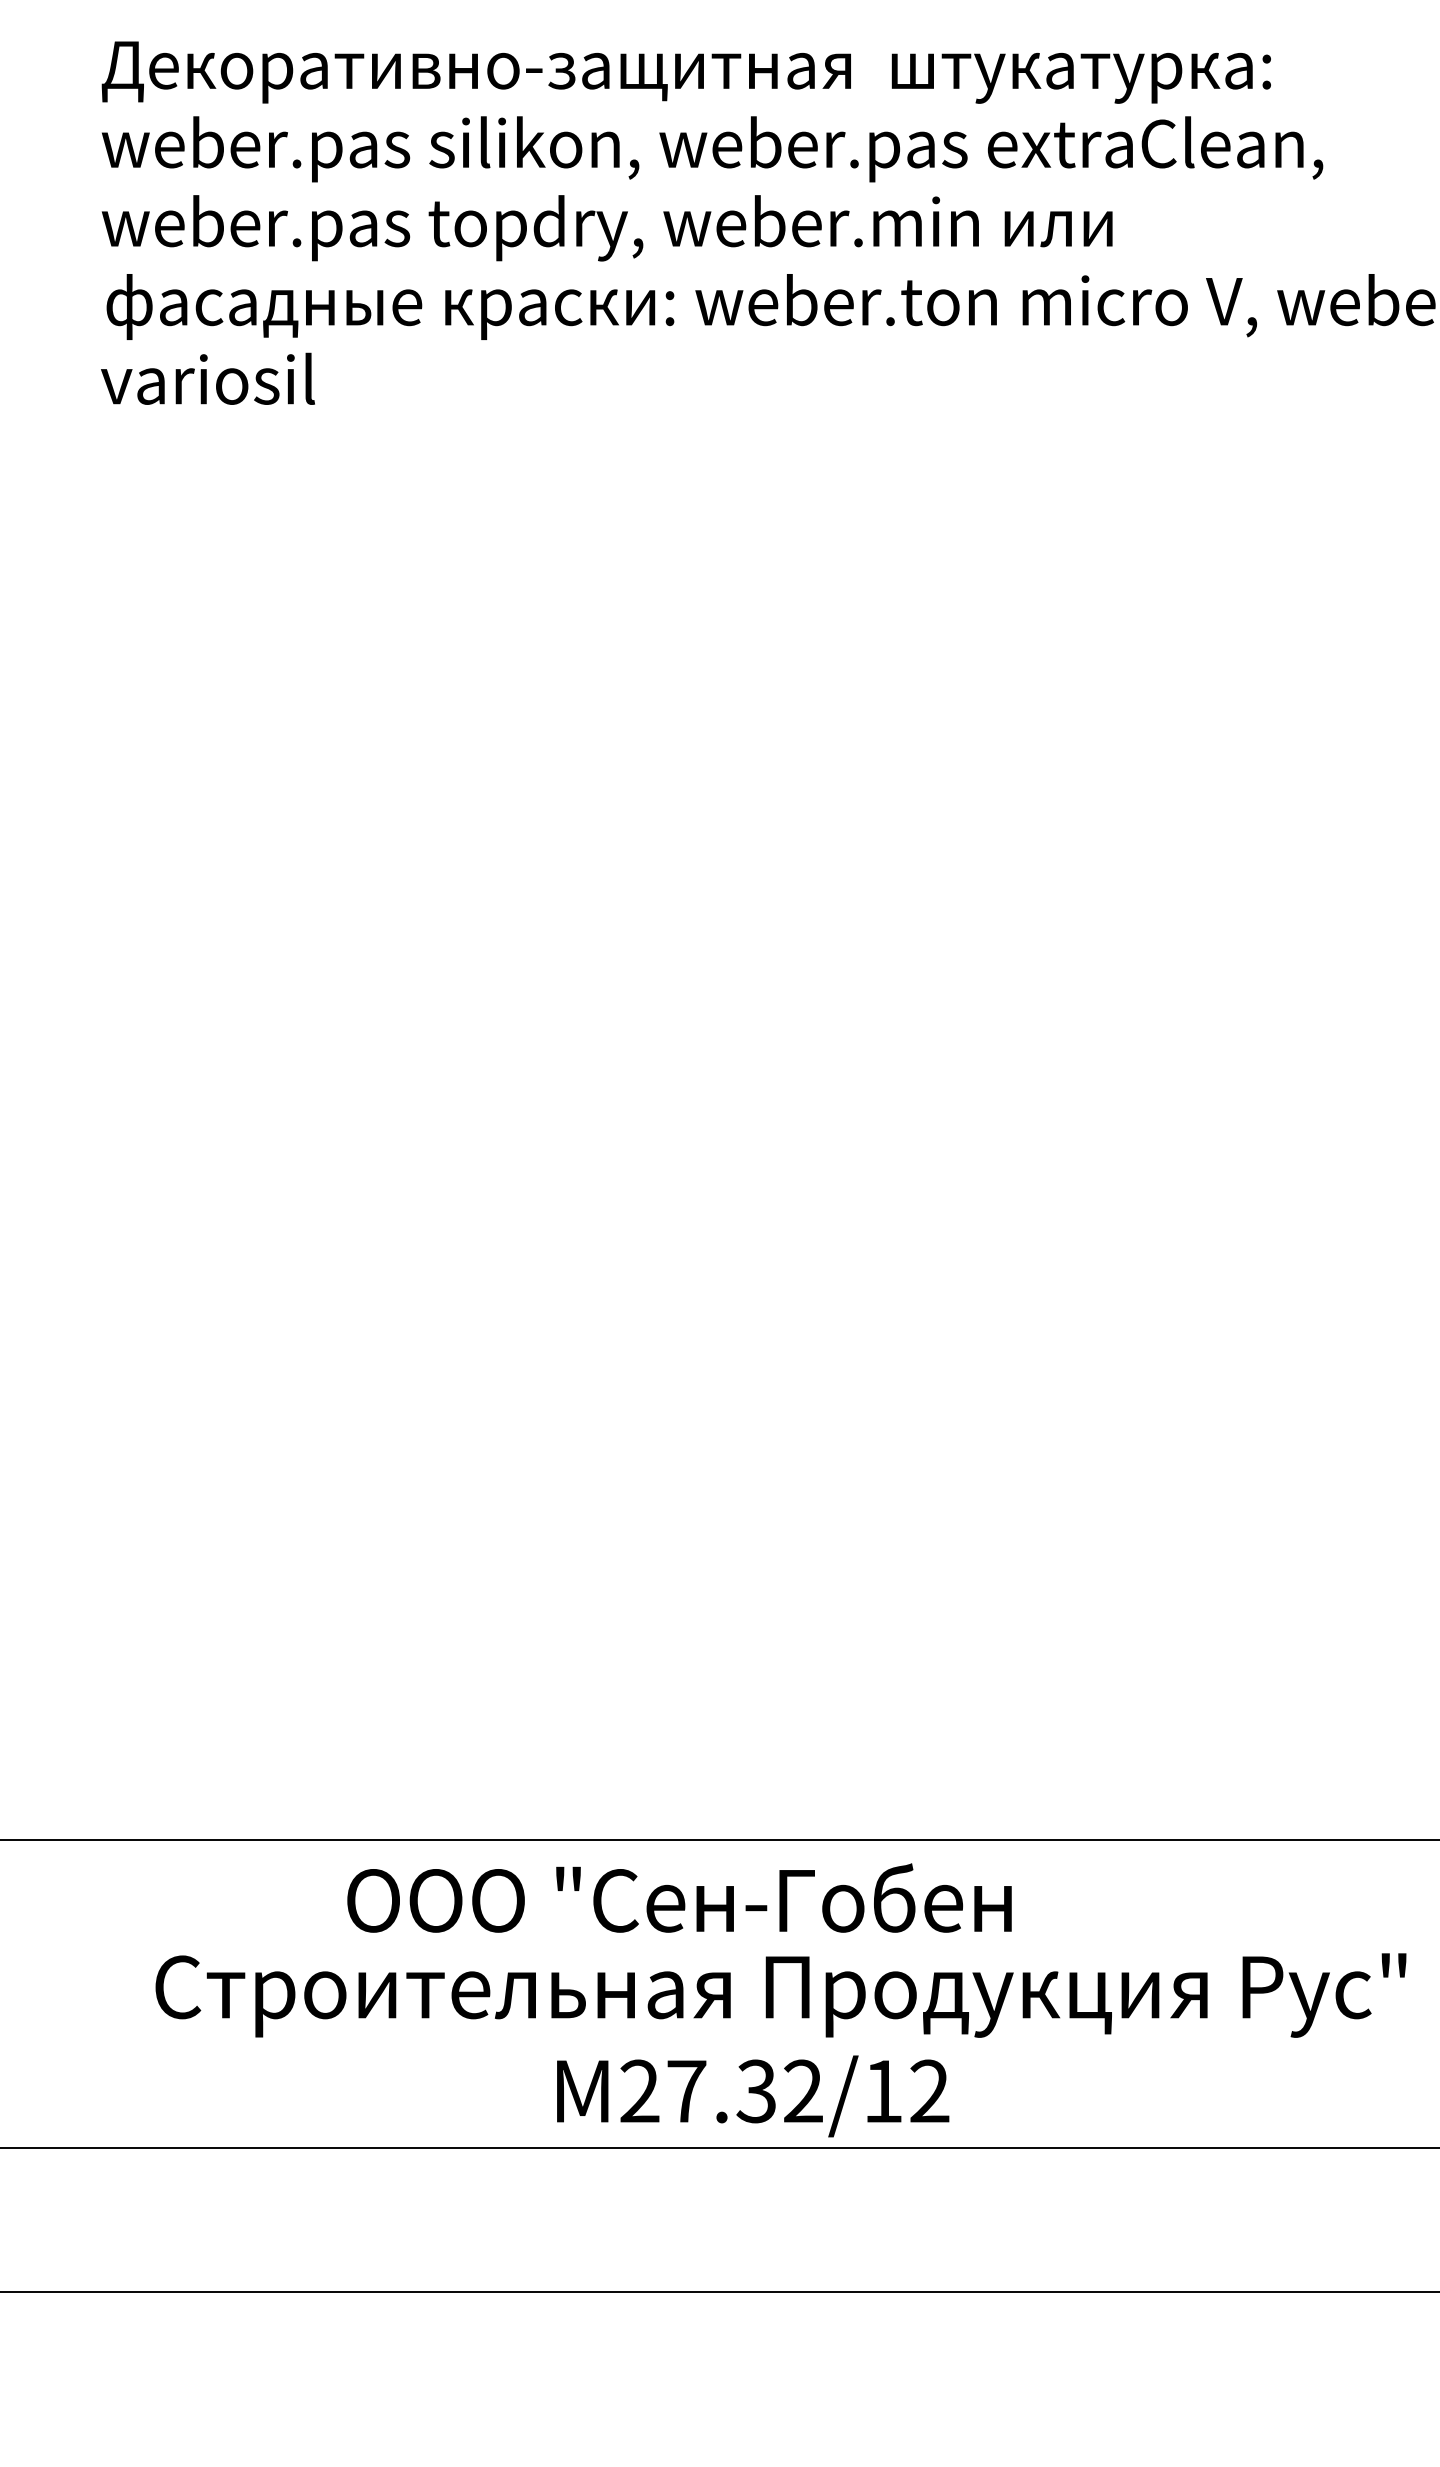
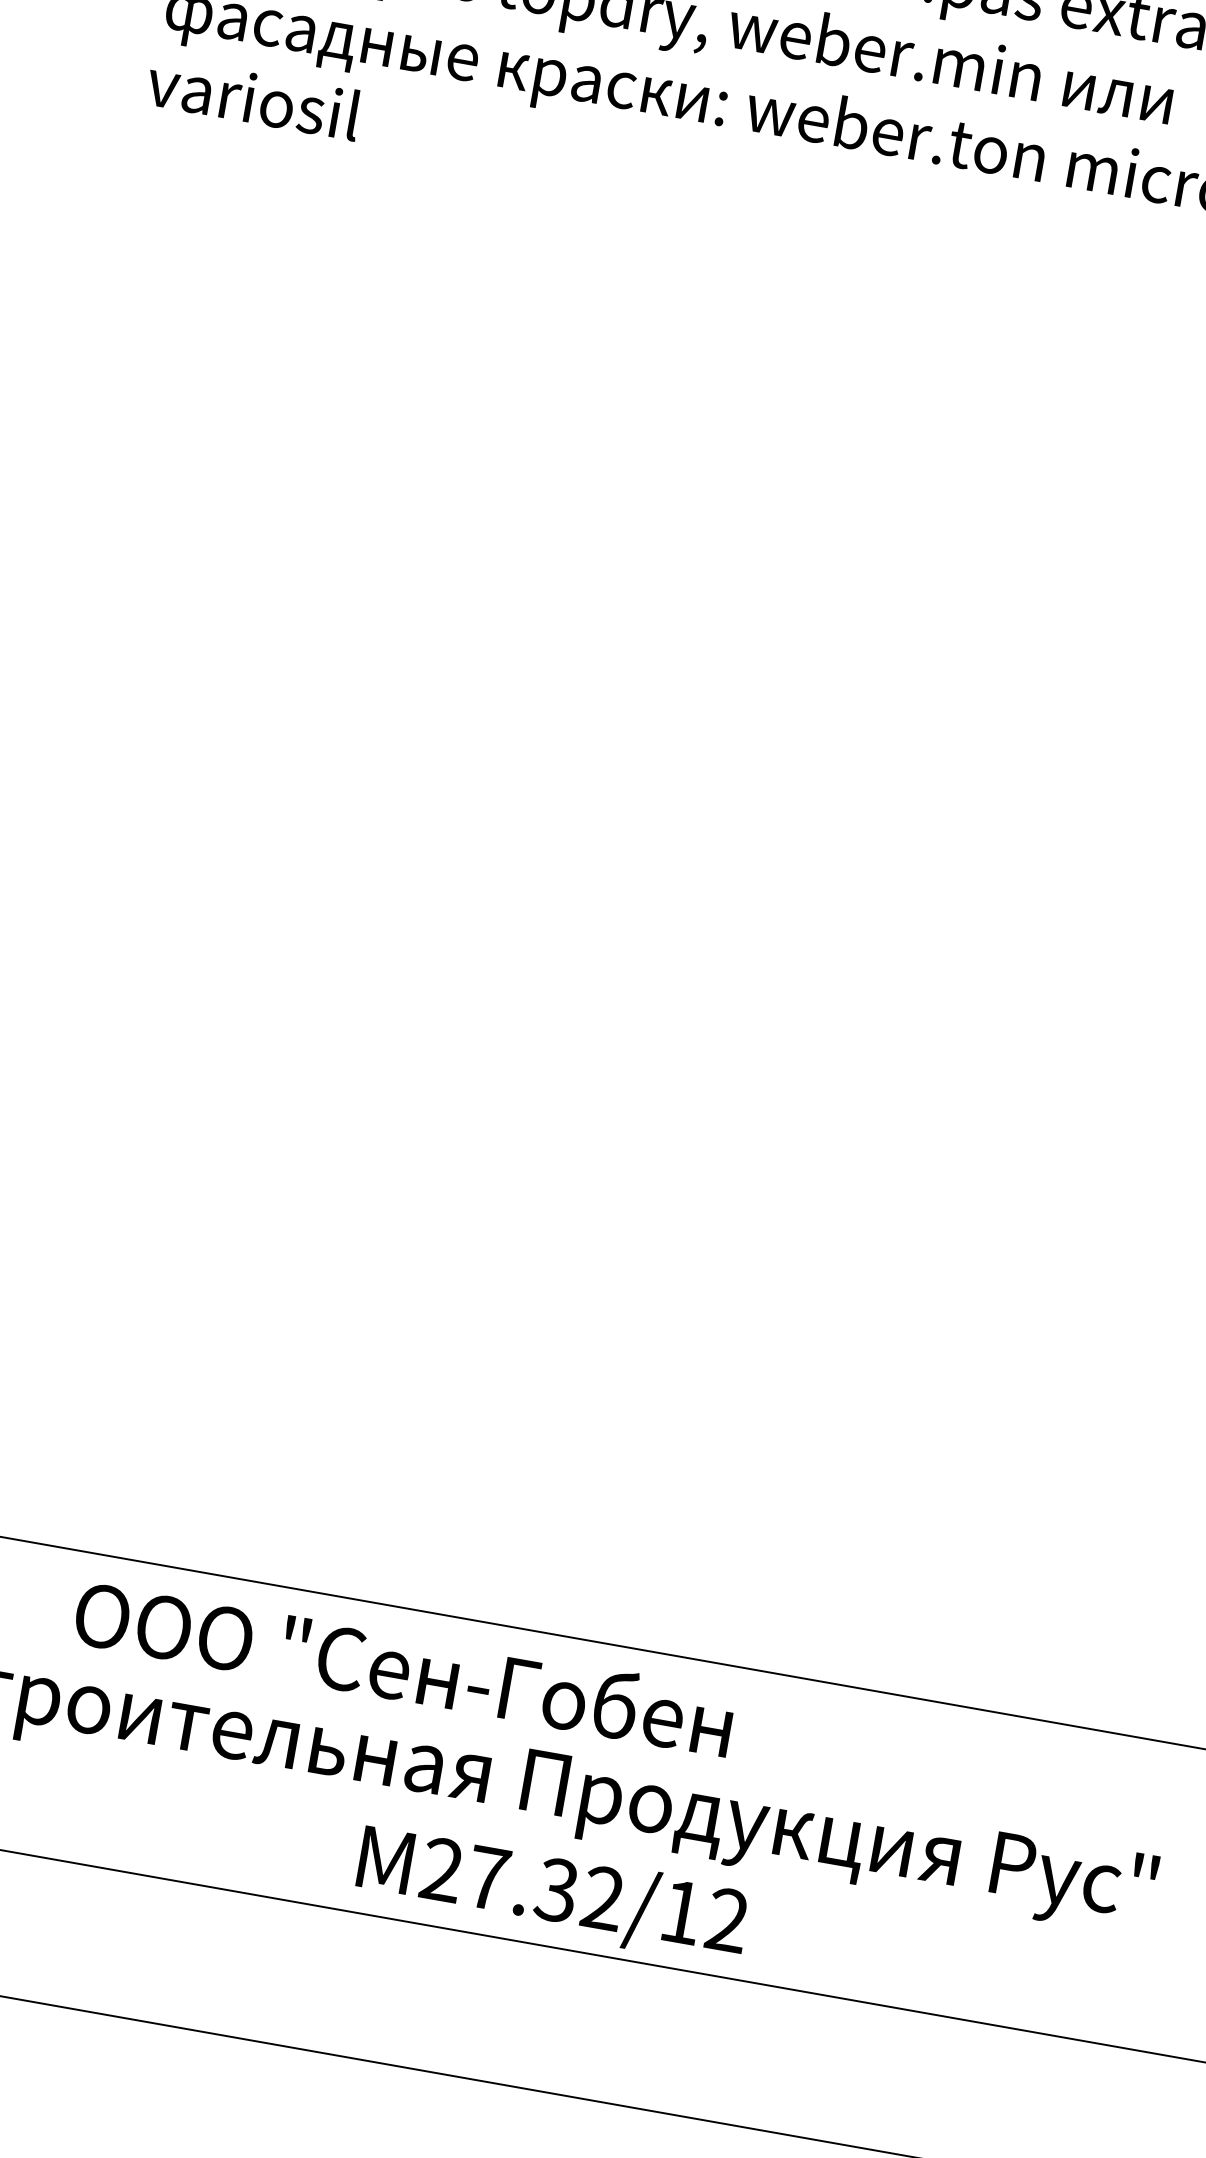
text: (679, 1897) -> (404, 1666), moved
text: (753, 2096) -> (553, 1894), moved

